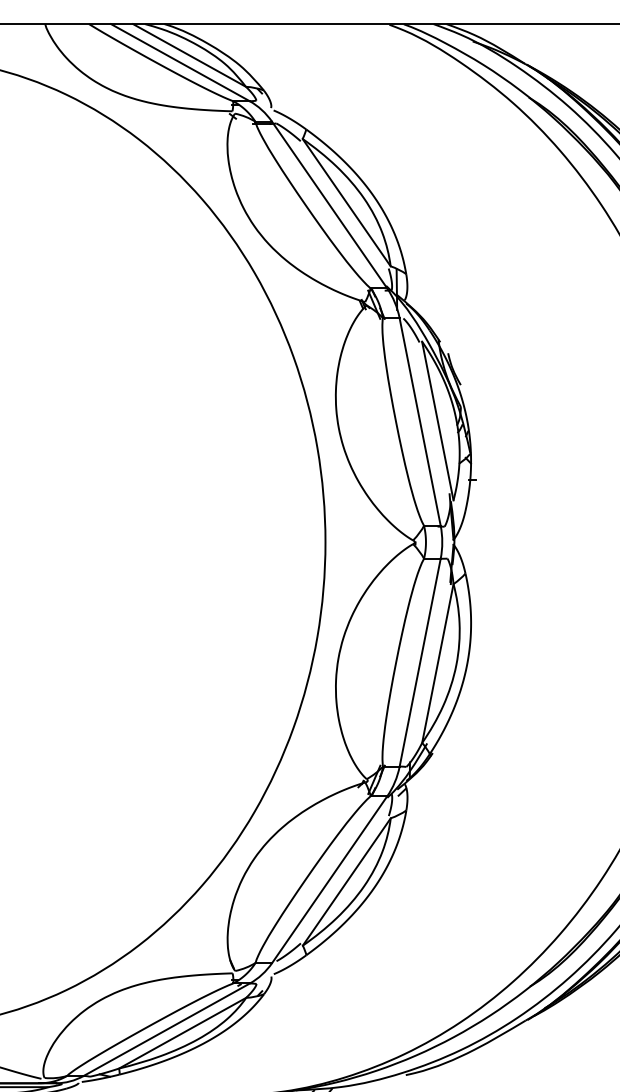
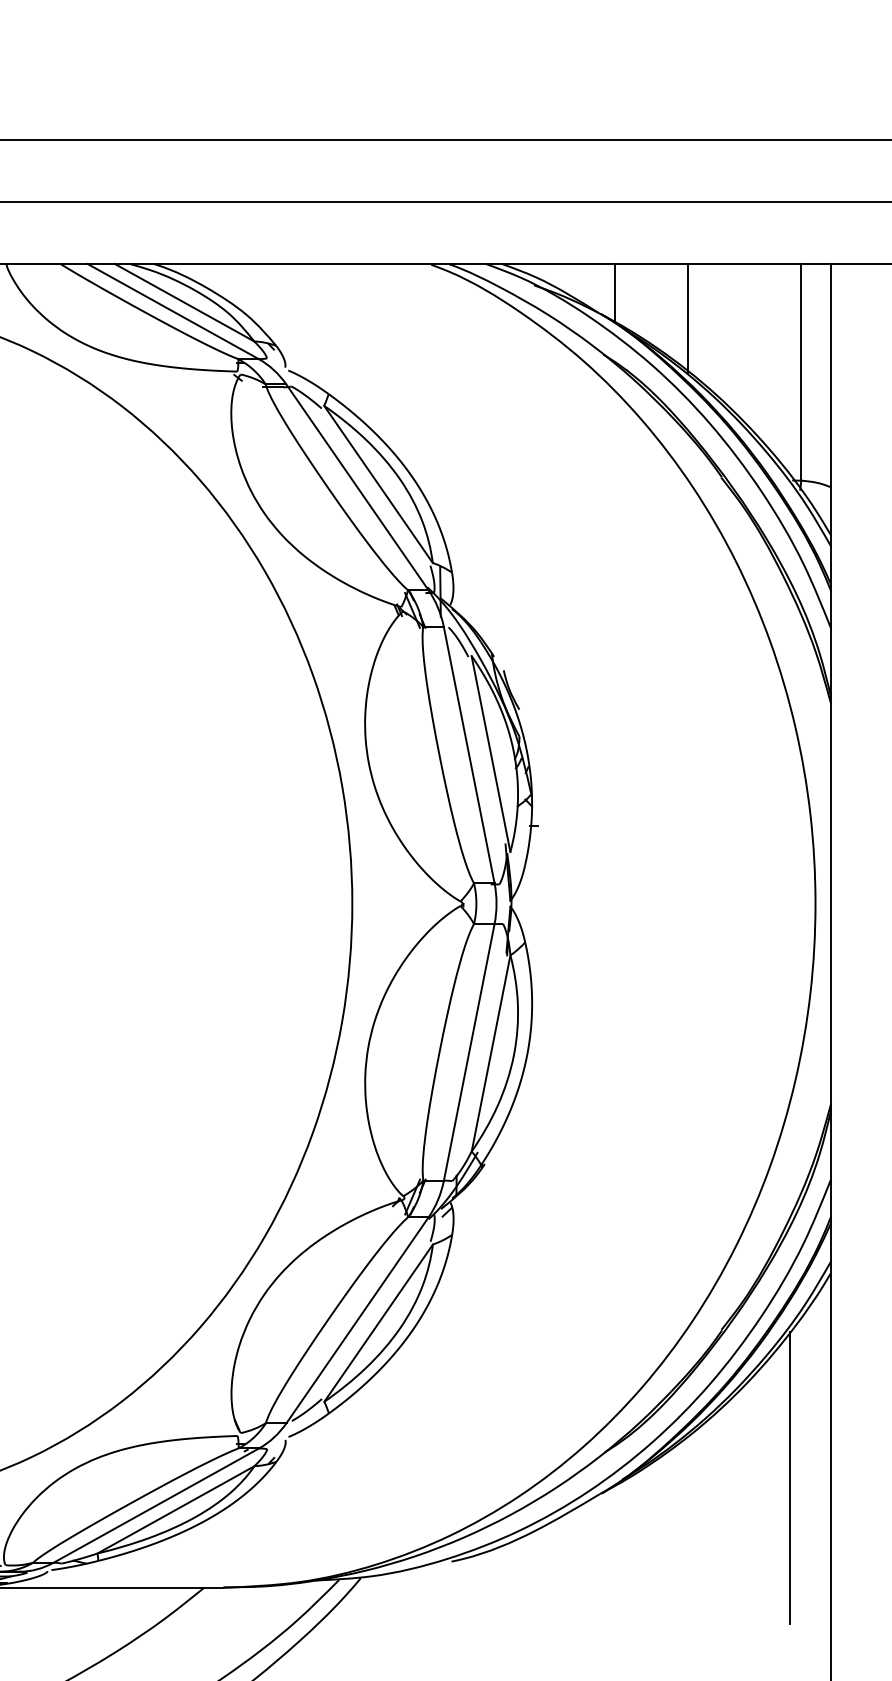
line: (538, 47) -> (615, 292), added
line: (597, 67) -> (688, 317), added

